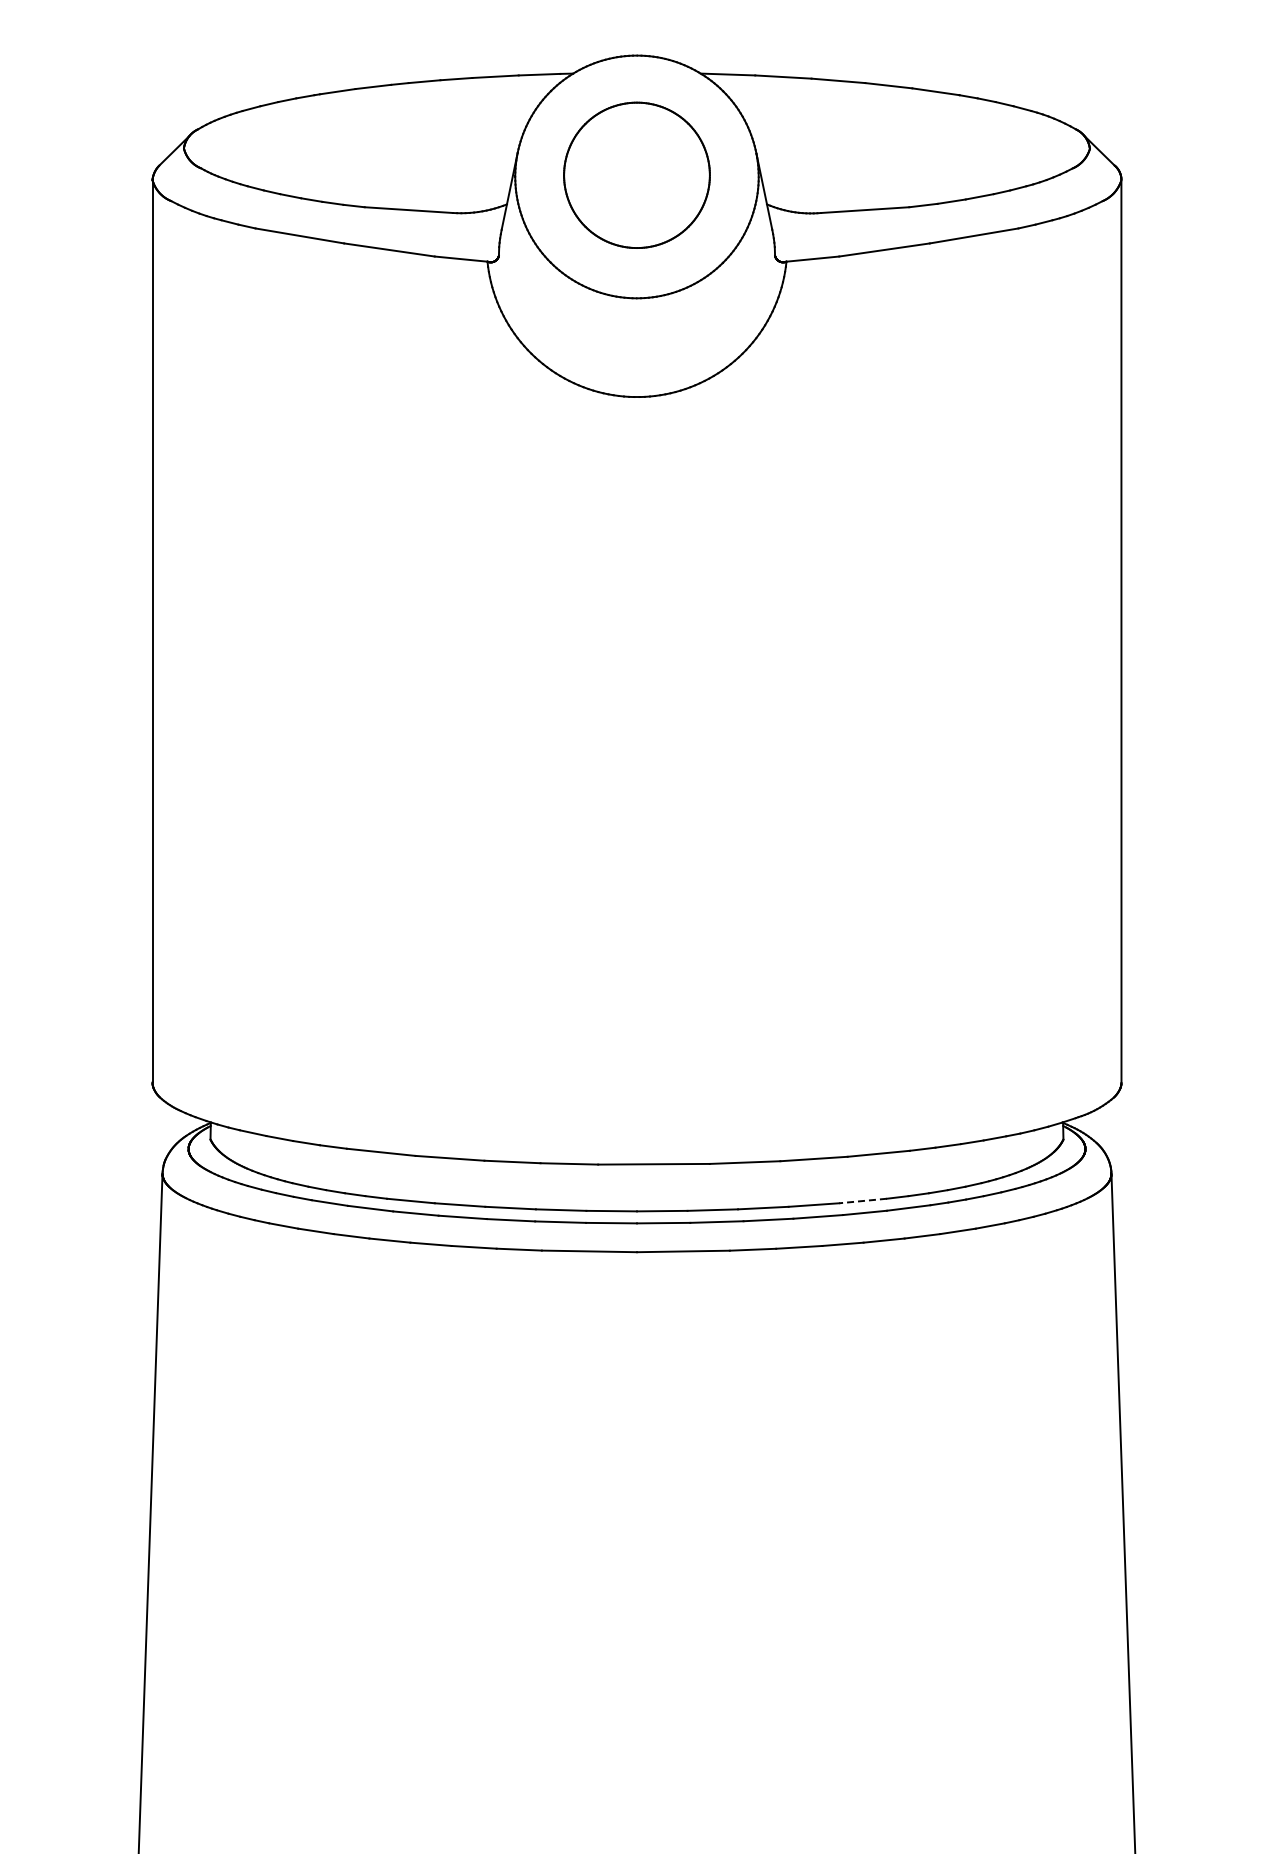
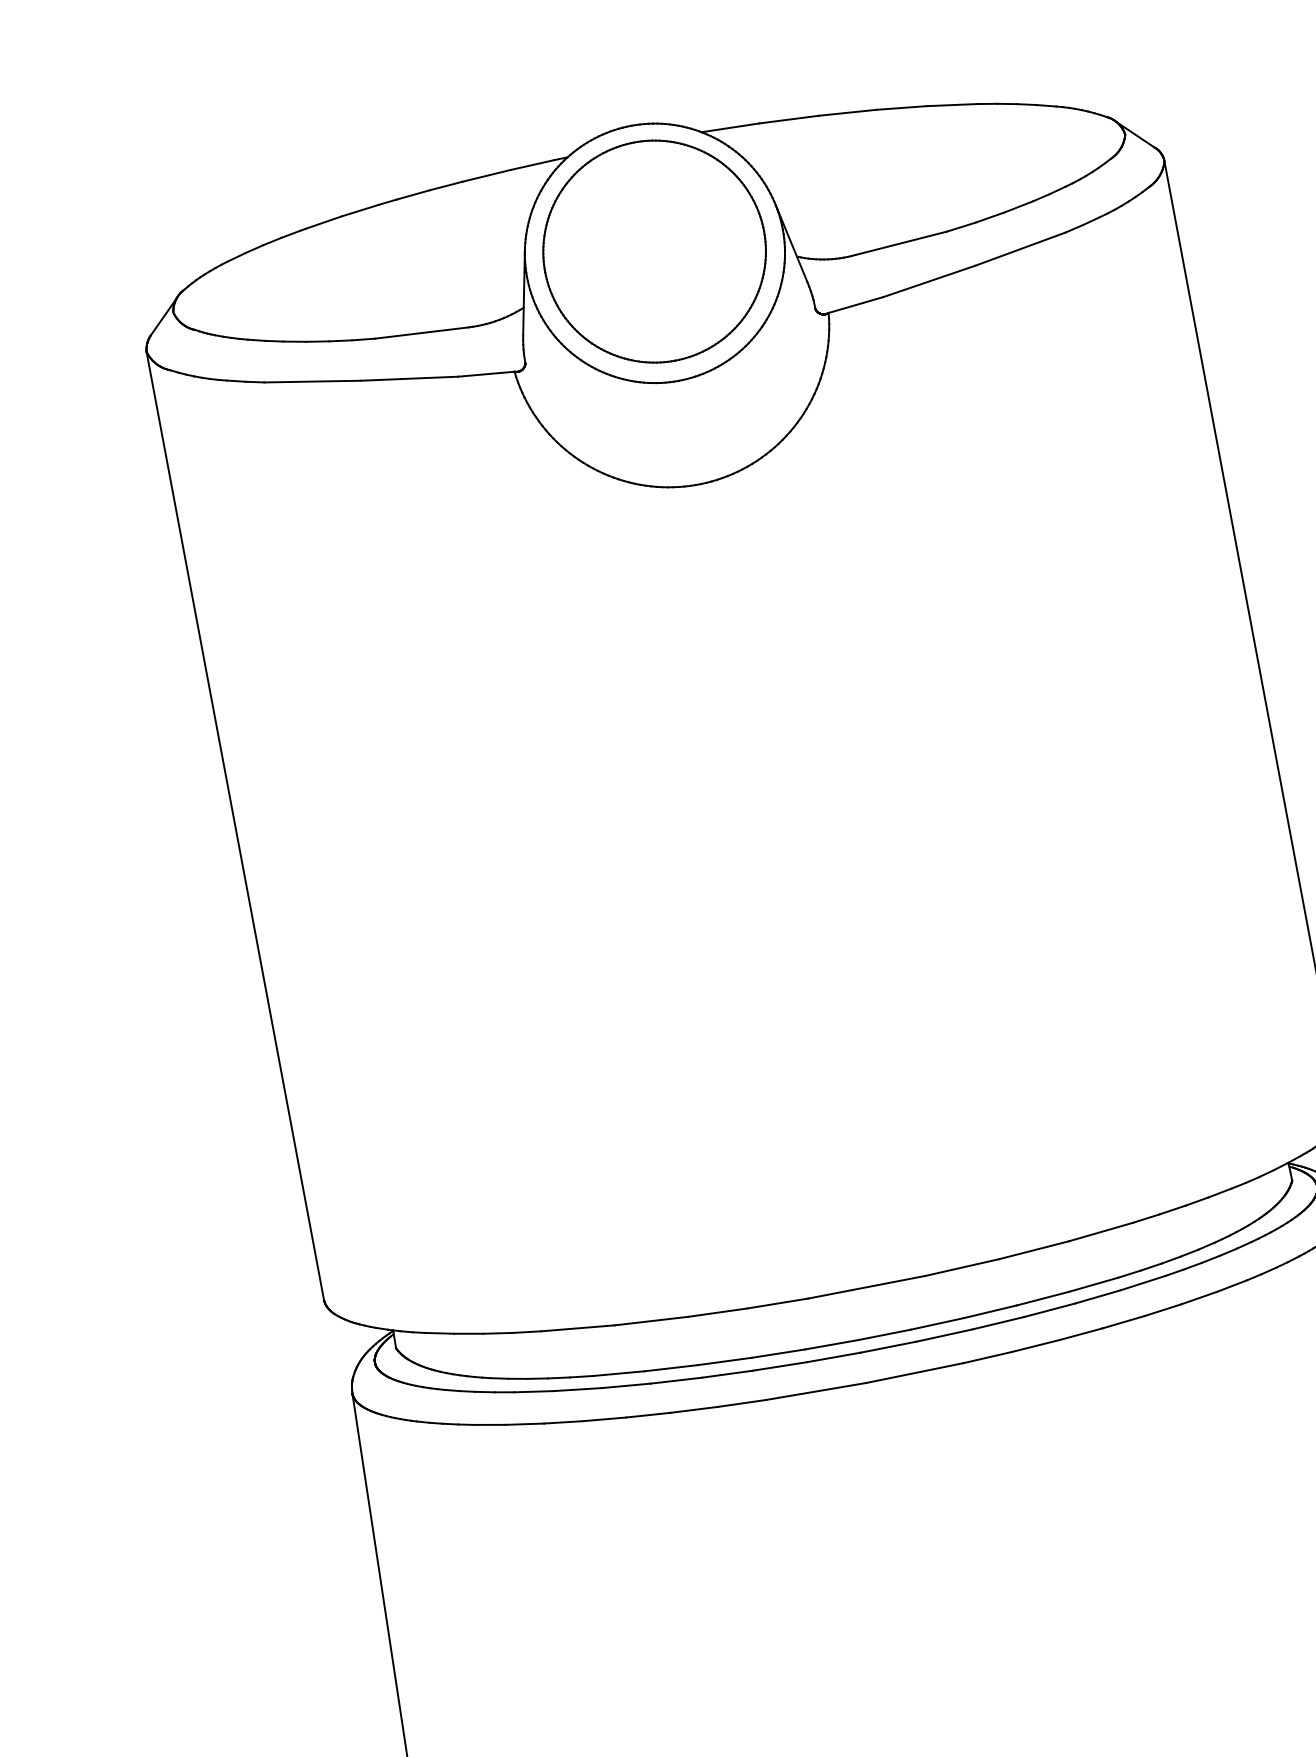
part: (636, 175) -> (654, 251), size x1.43
line: (863, 1201) -> (1094, 1285), dashed -> solid

